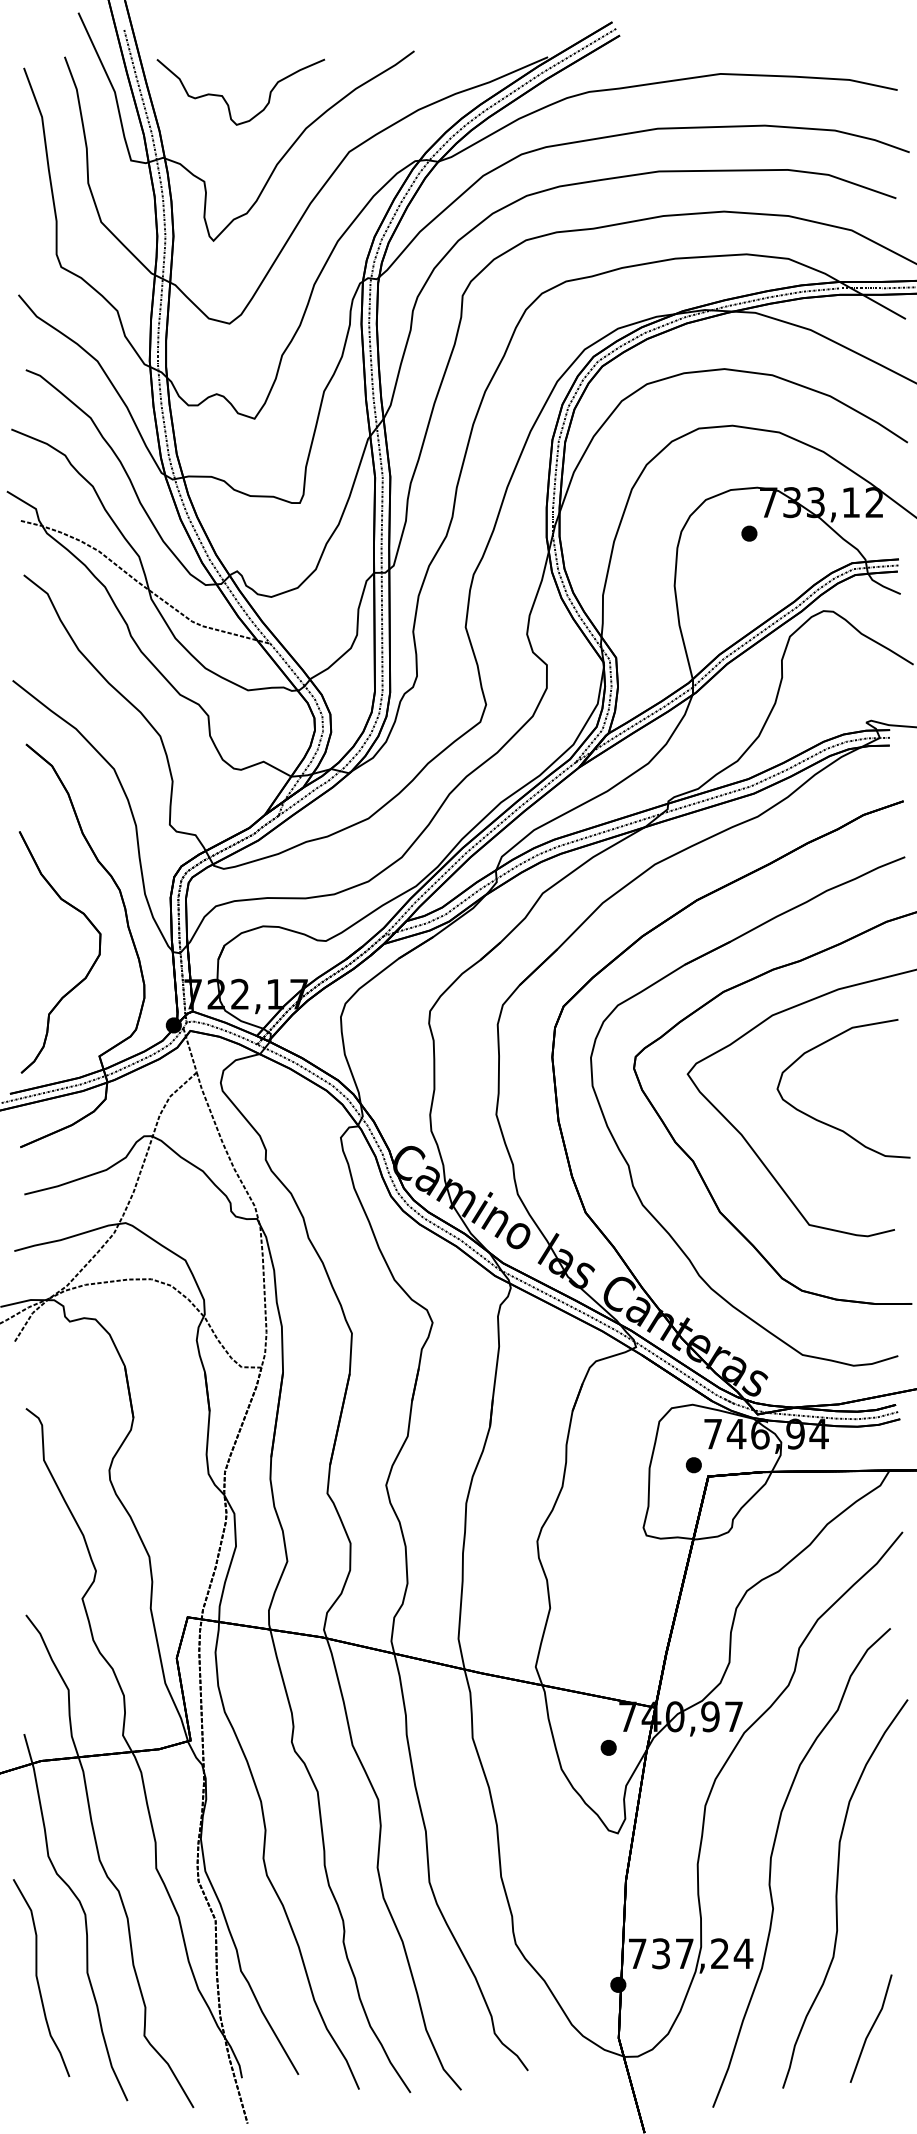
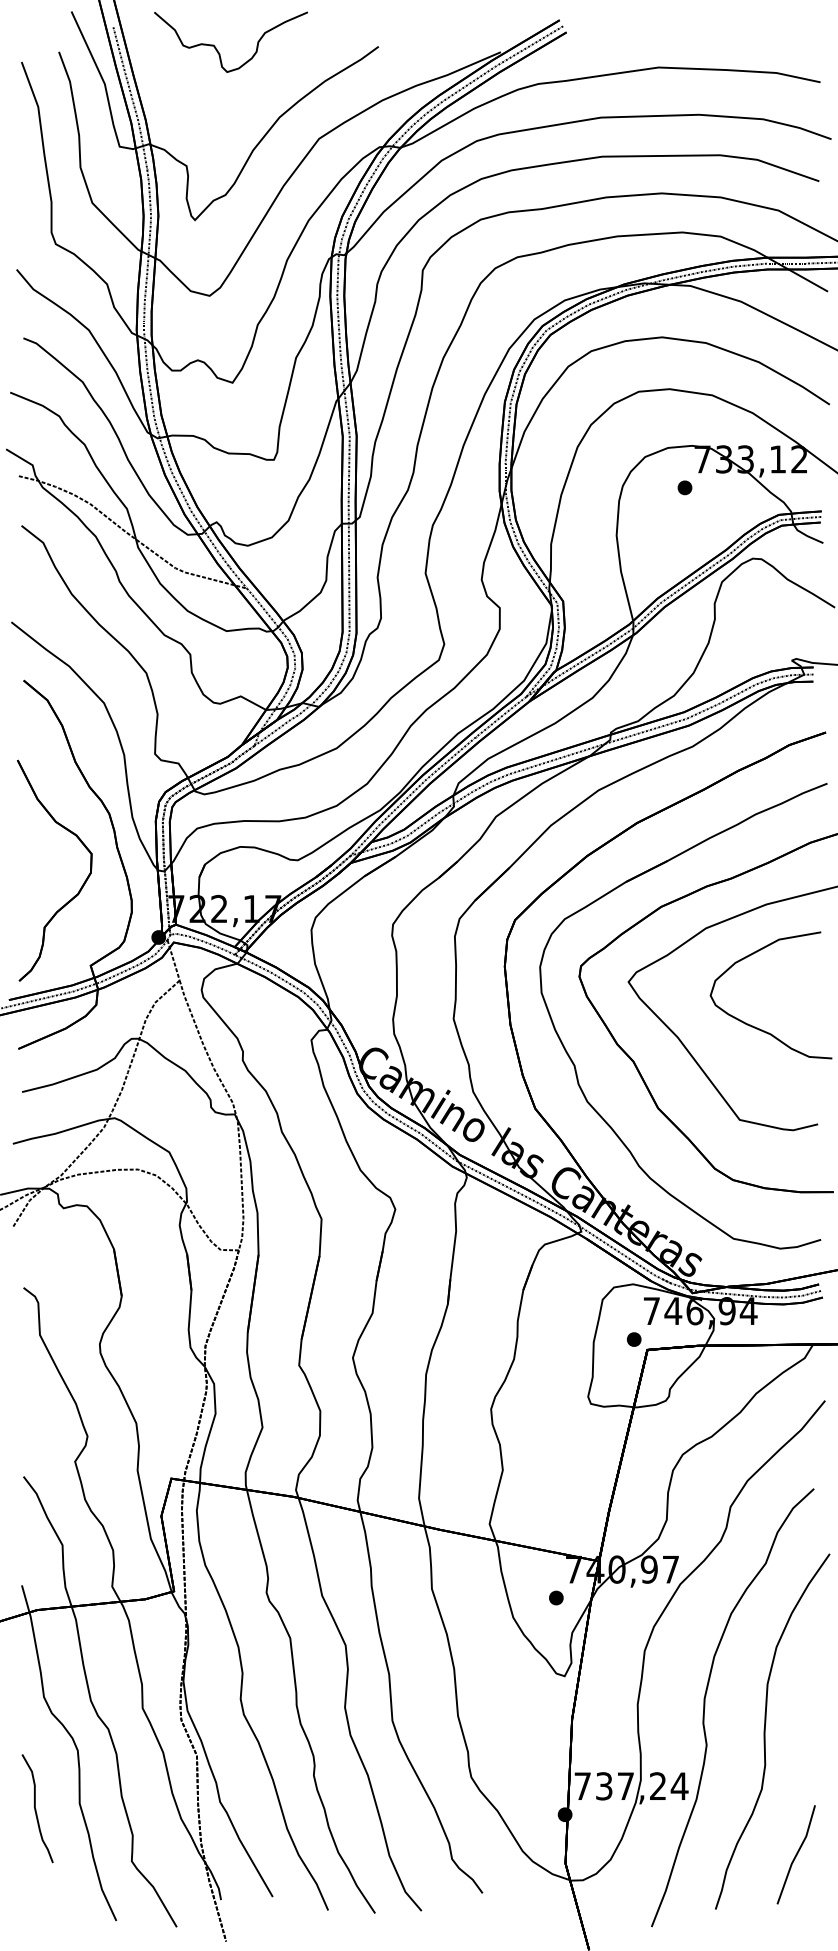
part: (227, 101) -> (218, 50), moved
part: (41, 1978) -> (37, 1808), size x0.6

